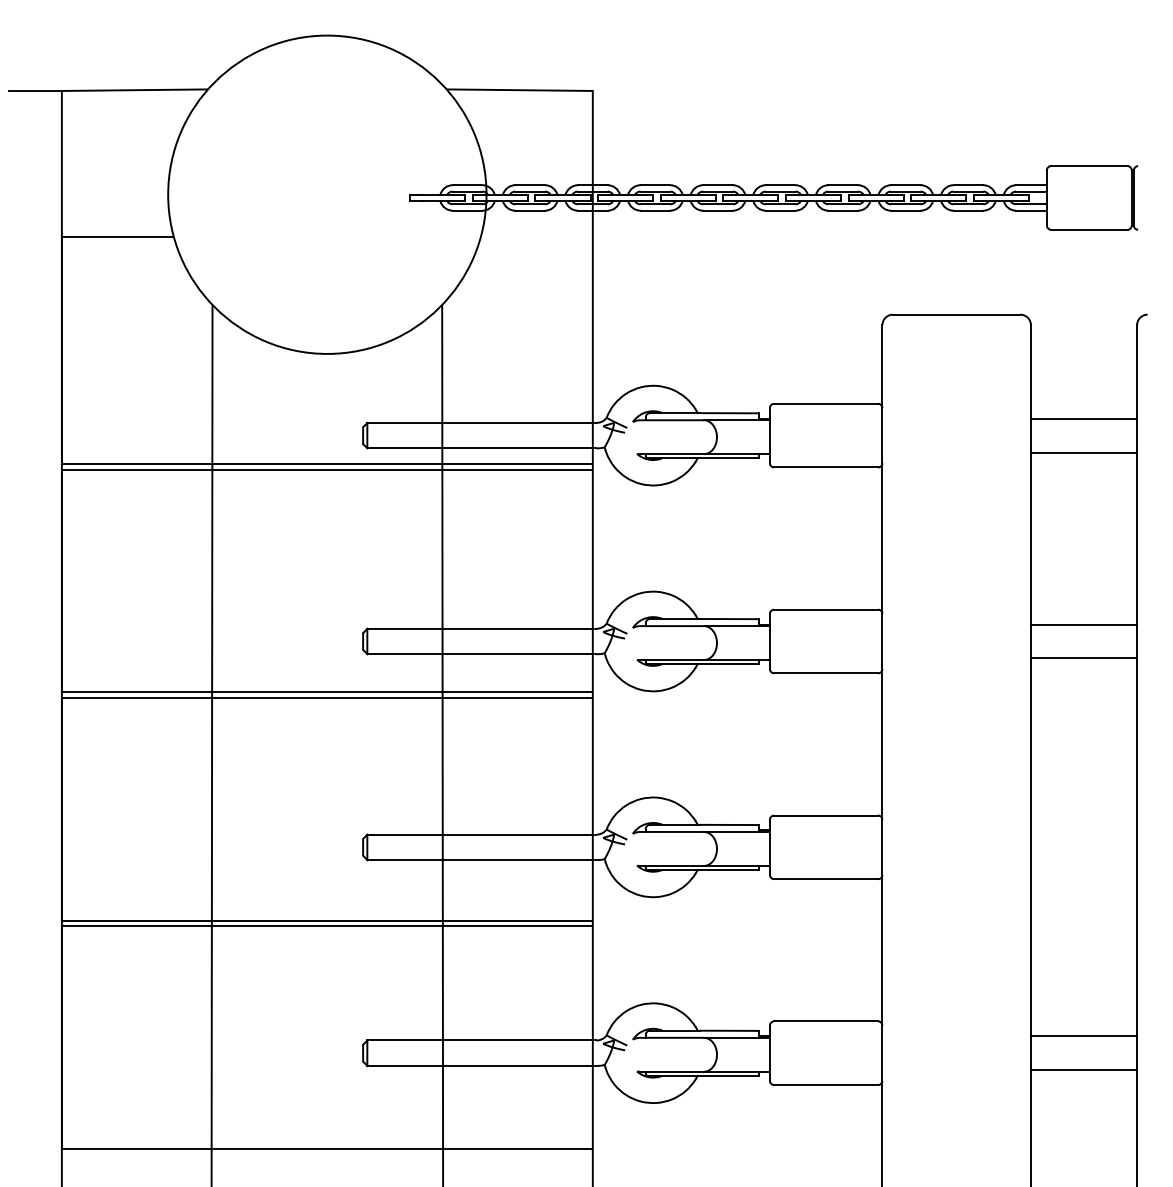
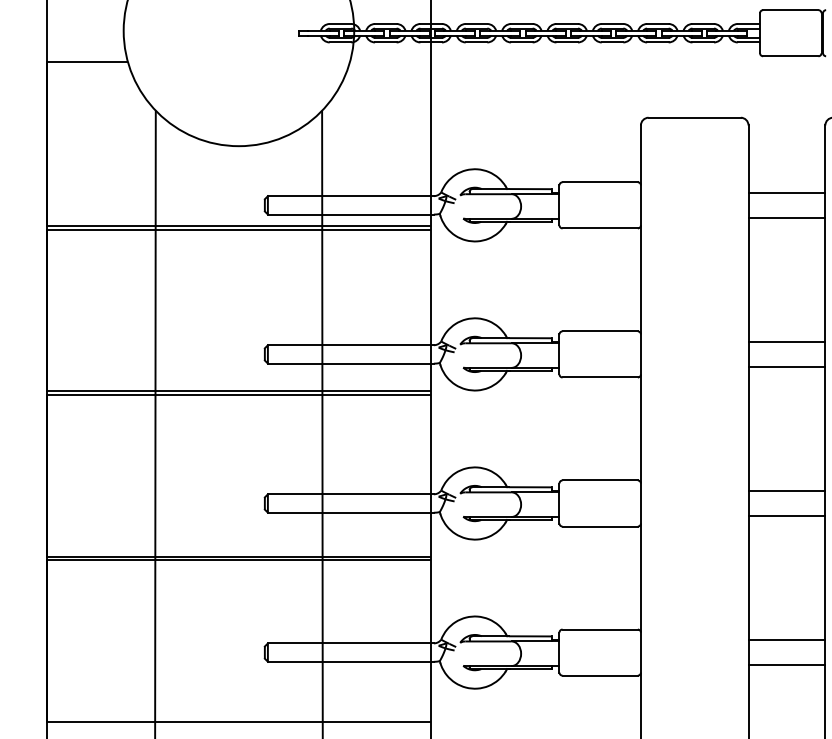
line: (1083, 830) -> (786, 491), added
line: (1083, 864) -> (786, 515), added

